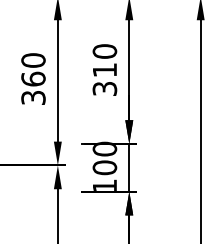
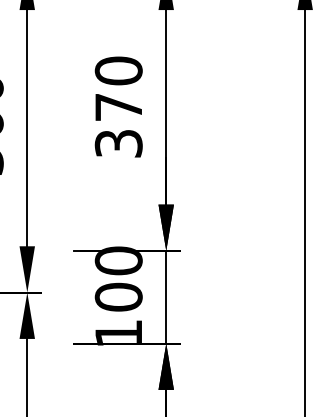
text: (104, 70) -> (117, 107), 310 -> 370

